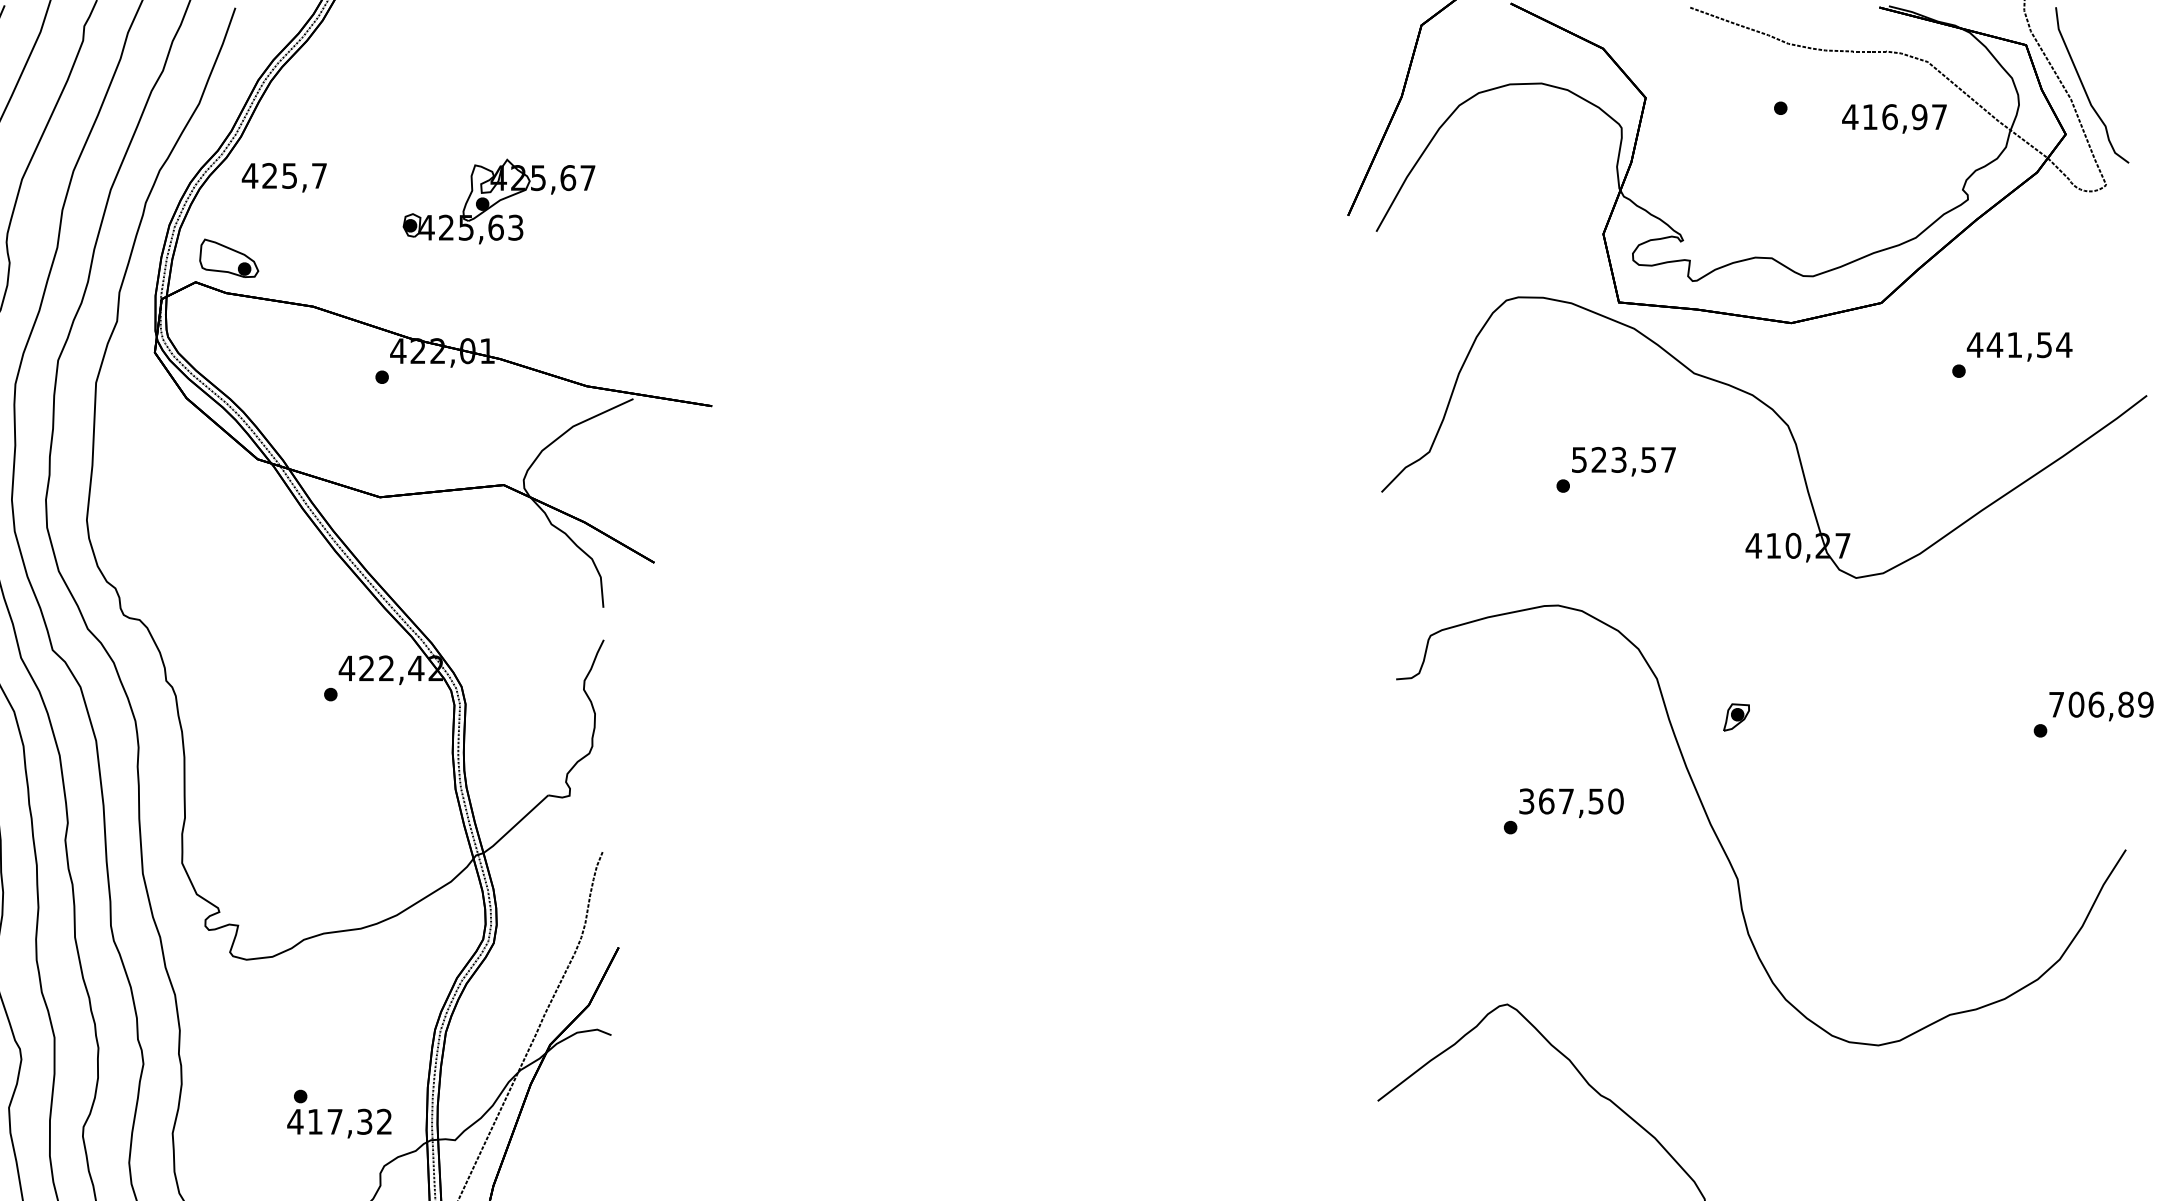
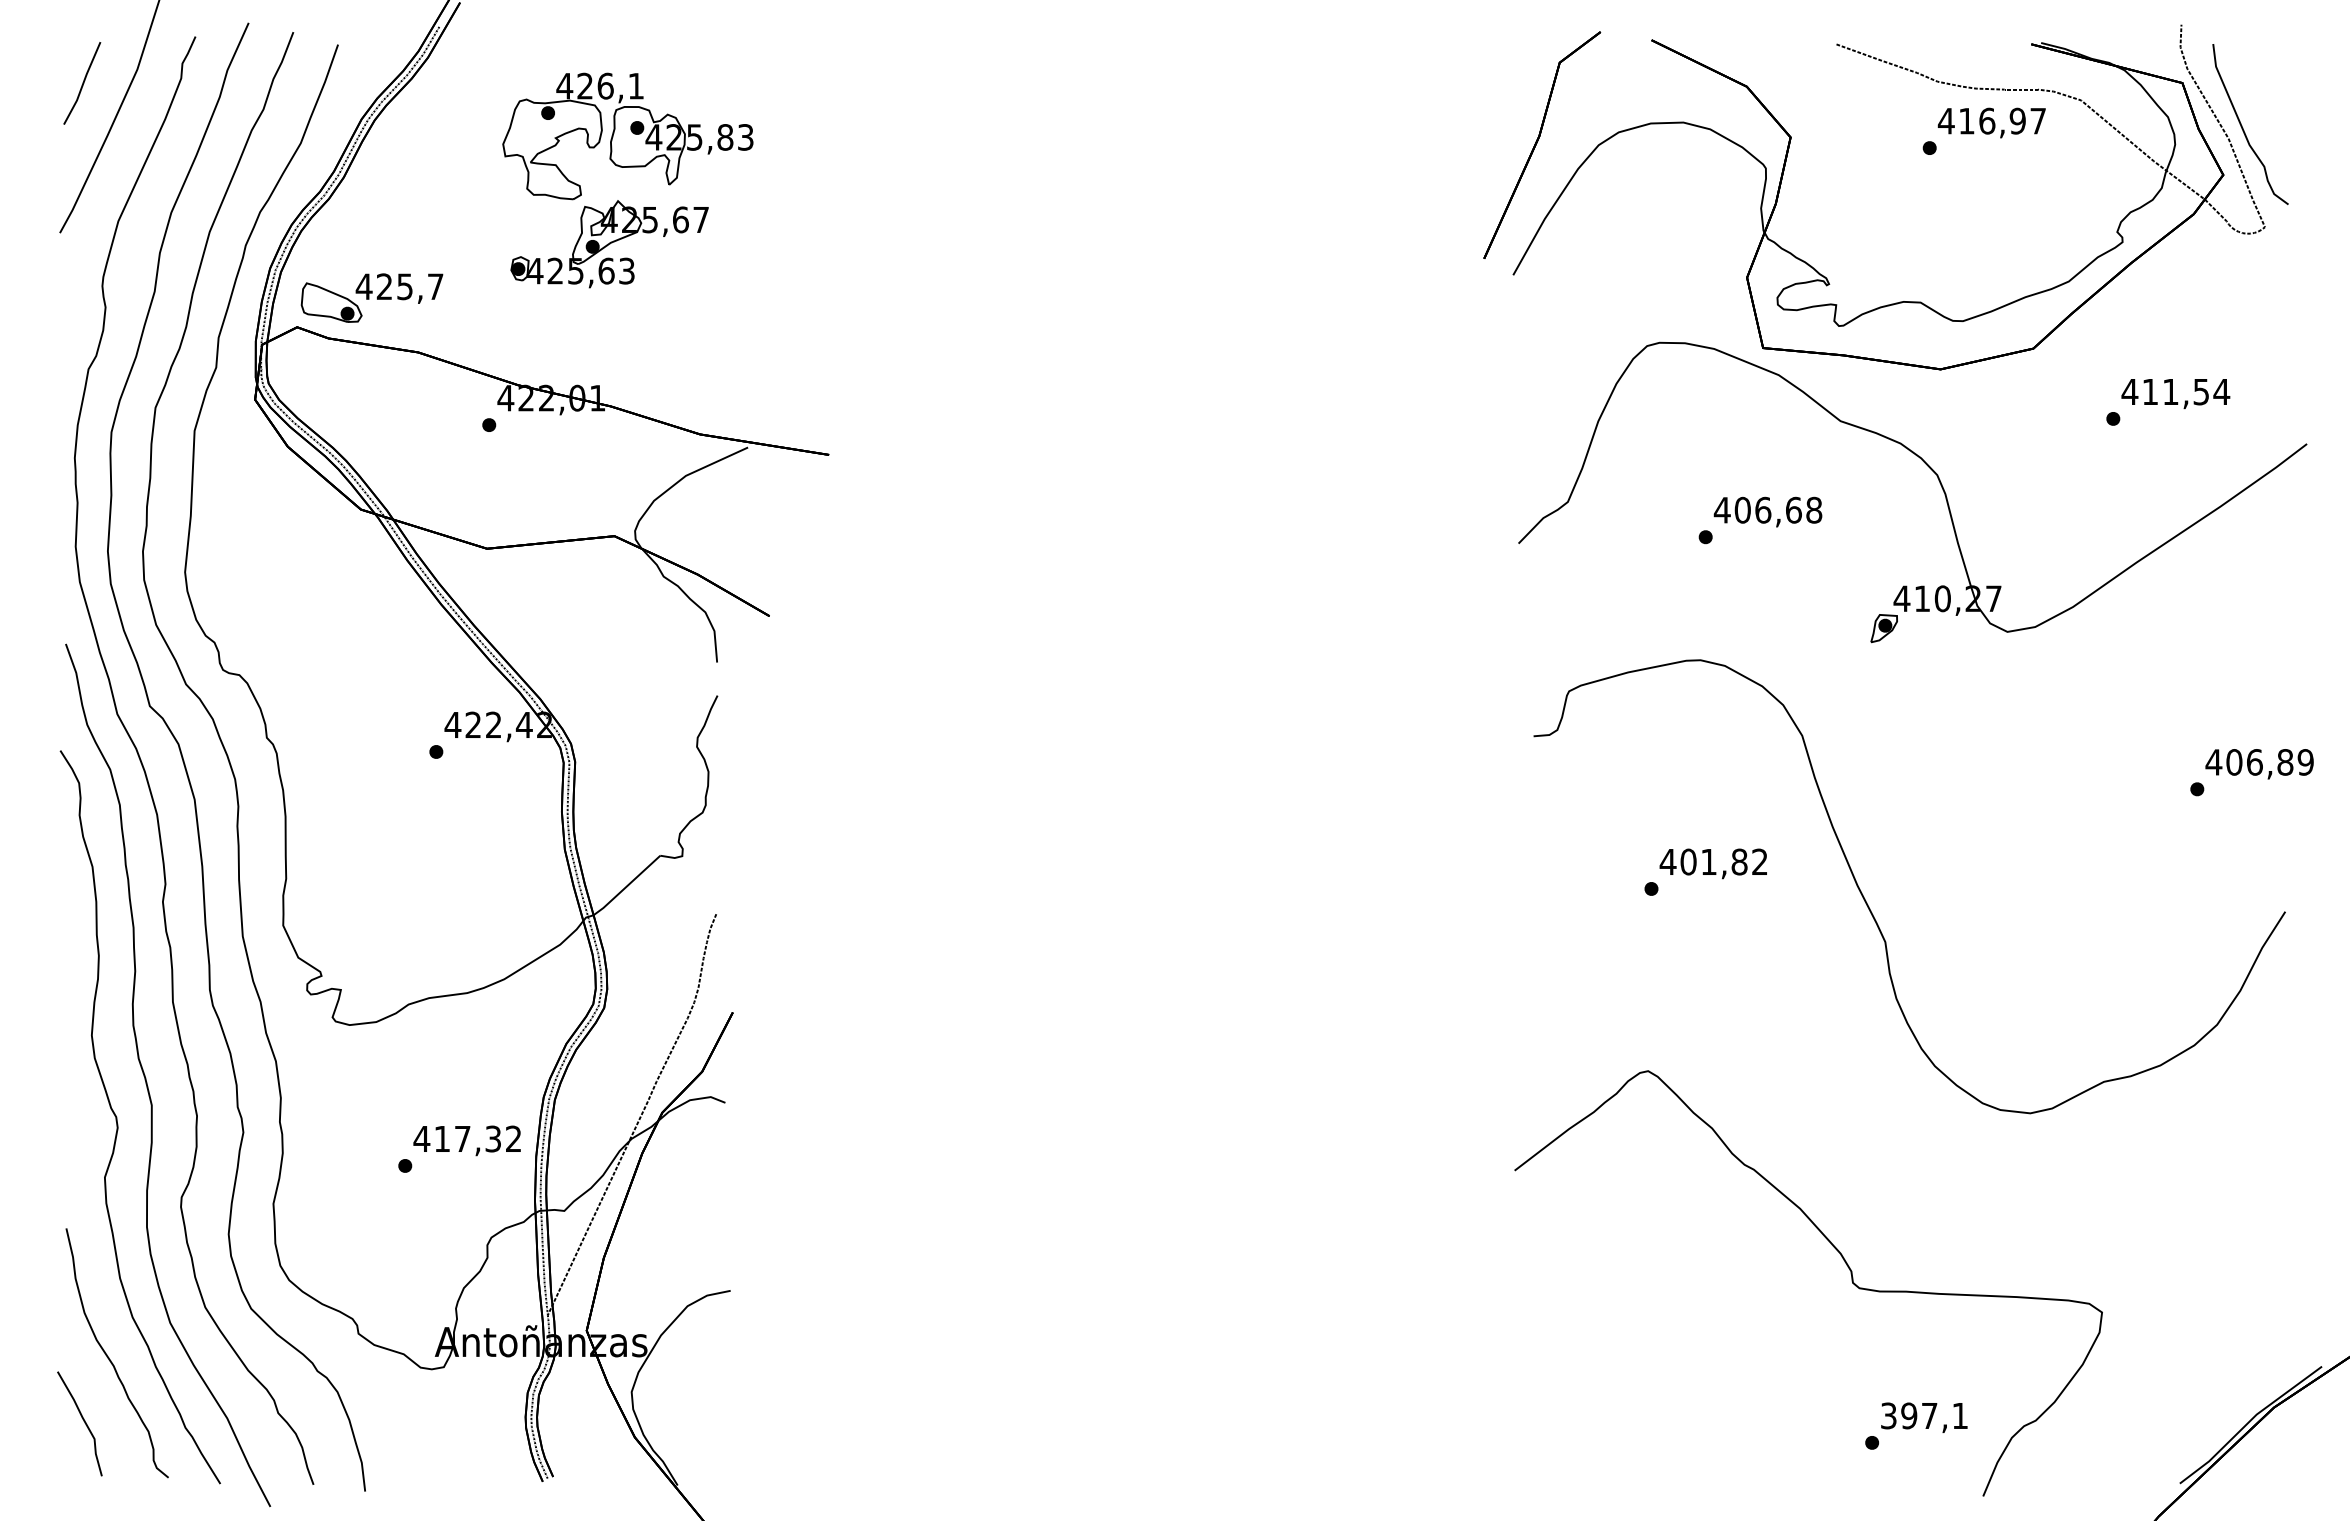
part: (516, 97) -> (627, 136), added
text: (1894, 118) -> (1991, 122), moved
text: (284, 177) -> (399, 288), moved
text: (1994, 344) -> (2149, 391), 441,54 -> 411,54
text: (1623, 459) -> (1767, 509), 523,57 -> 406,68
text: (2056, 704) -> (2213, 762), 706,89 -> 406,89
part: (1735, 717) -> (1883, 628), moved
text: (1570, 800) -> (1713, 861), 367,50 -> 401,82
text: (338, 1123) -> (466, 1140), moved

